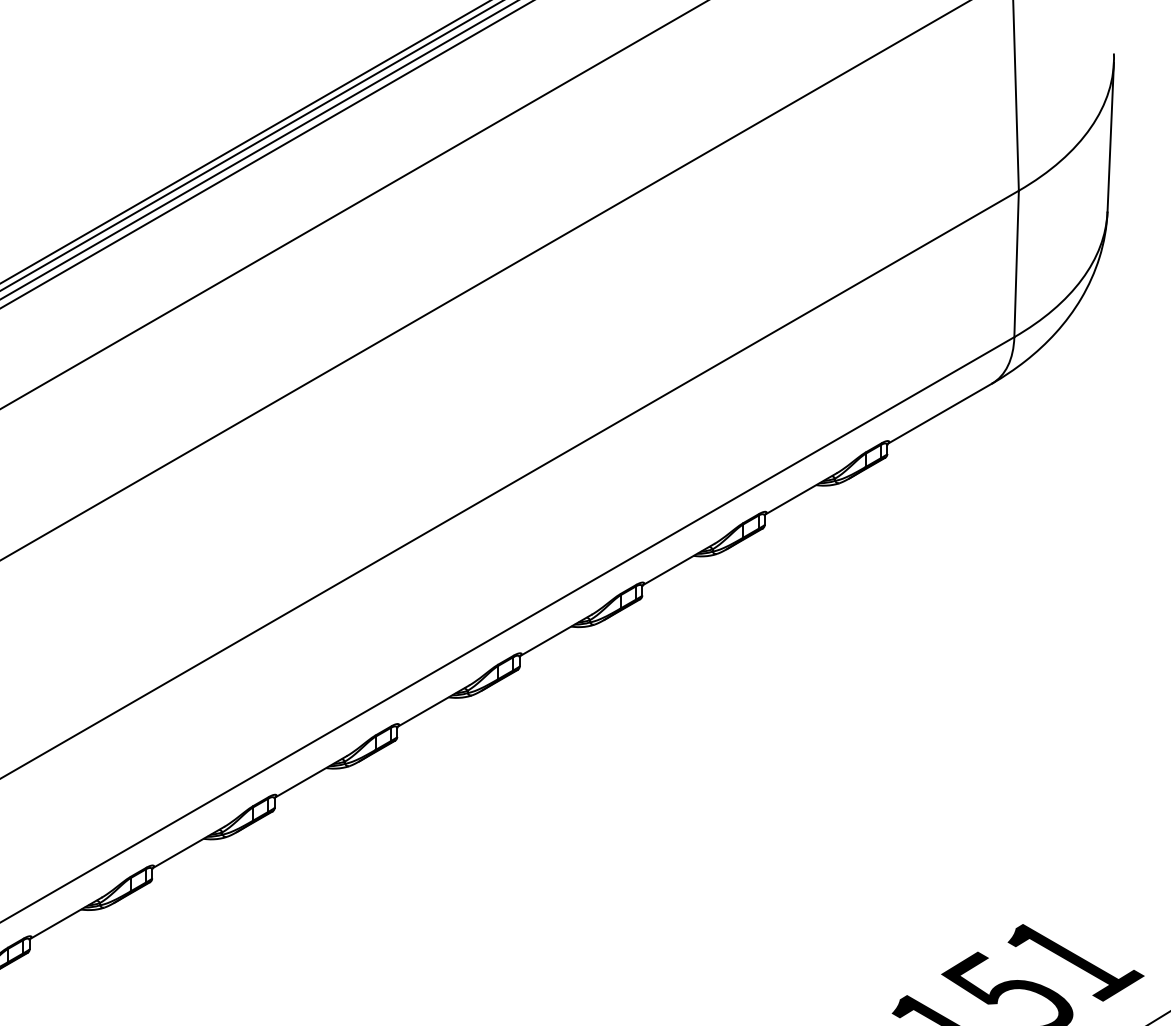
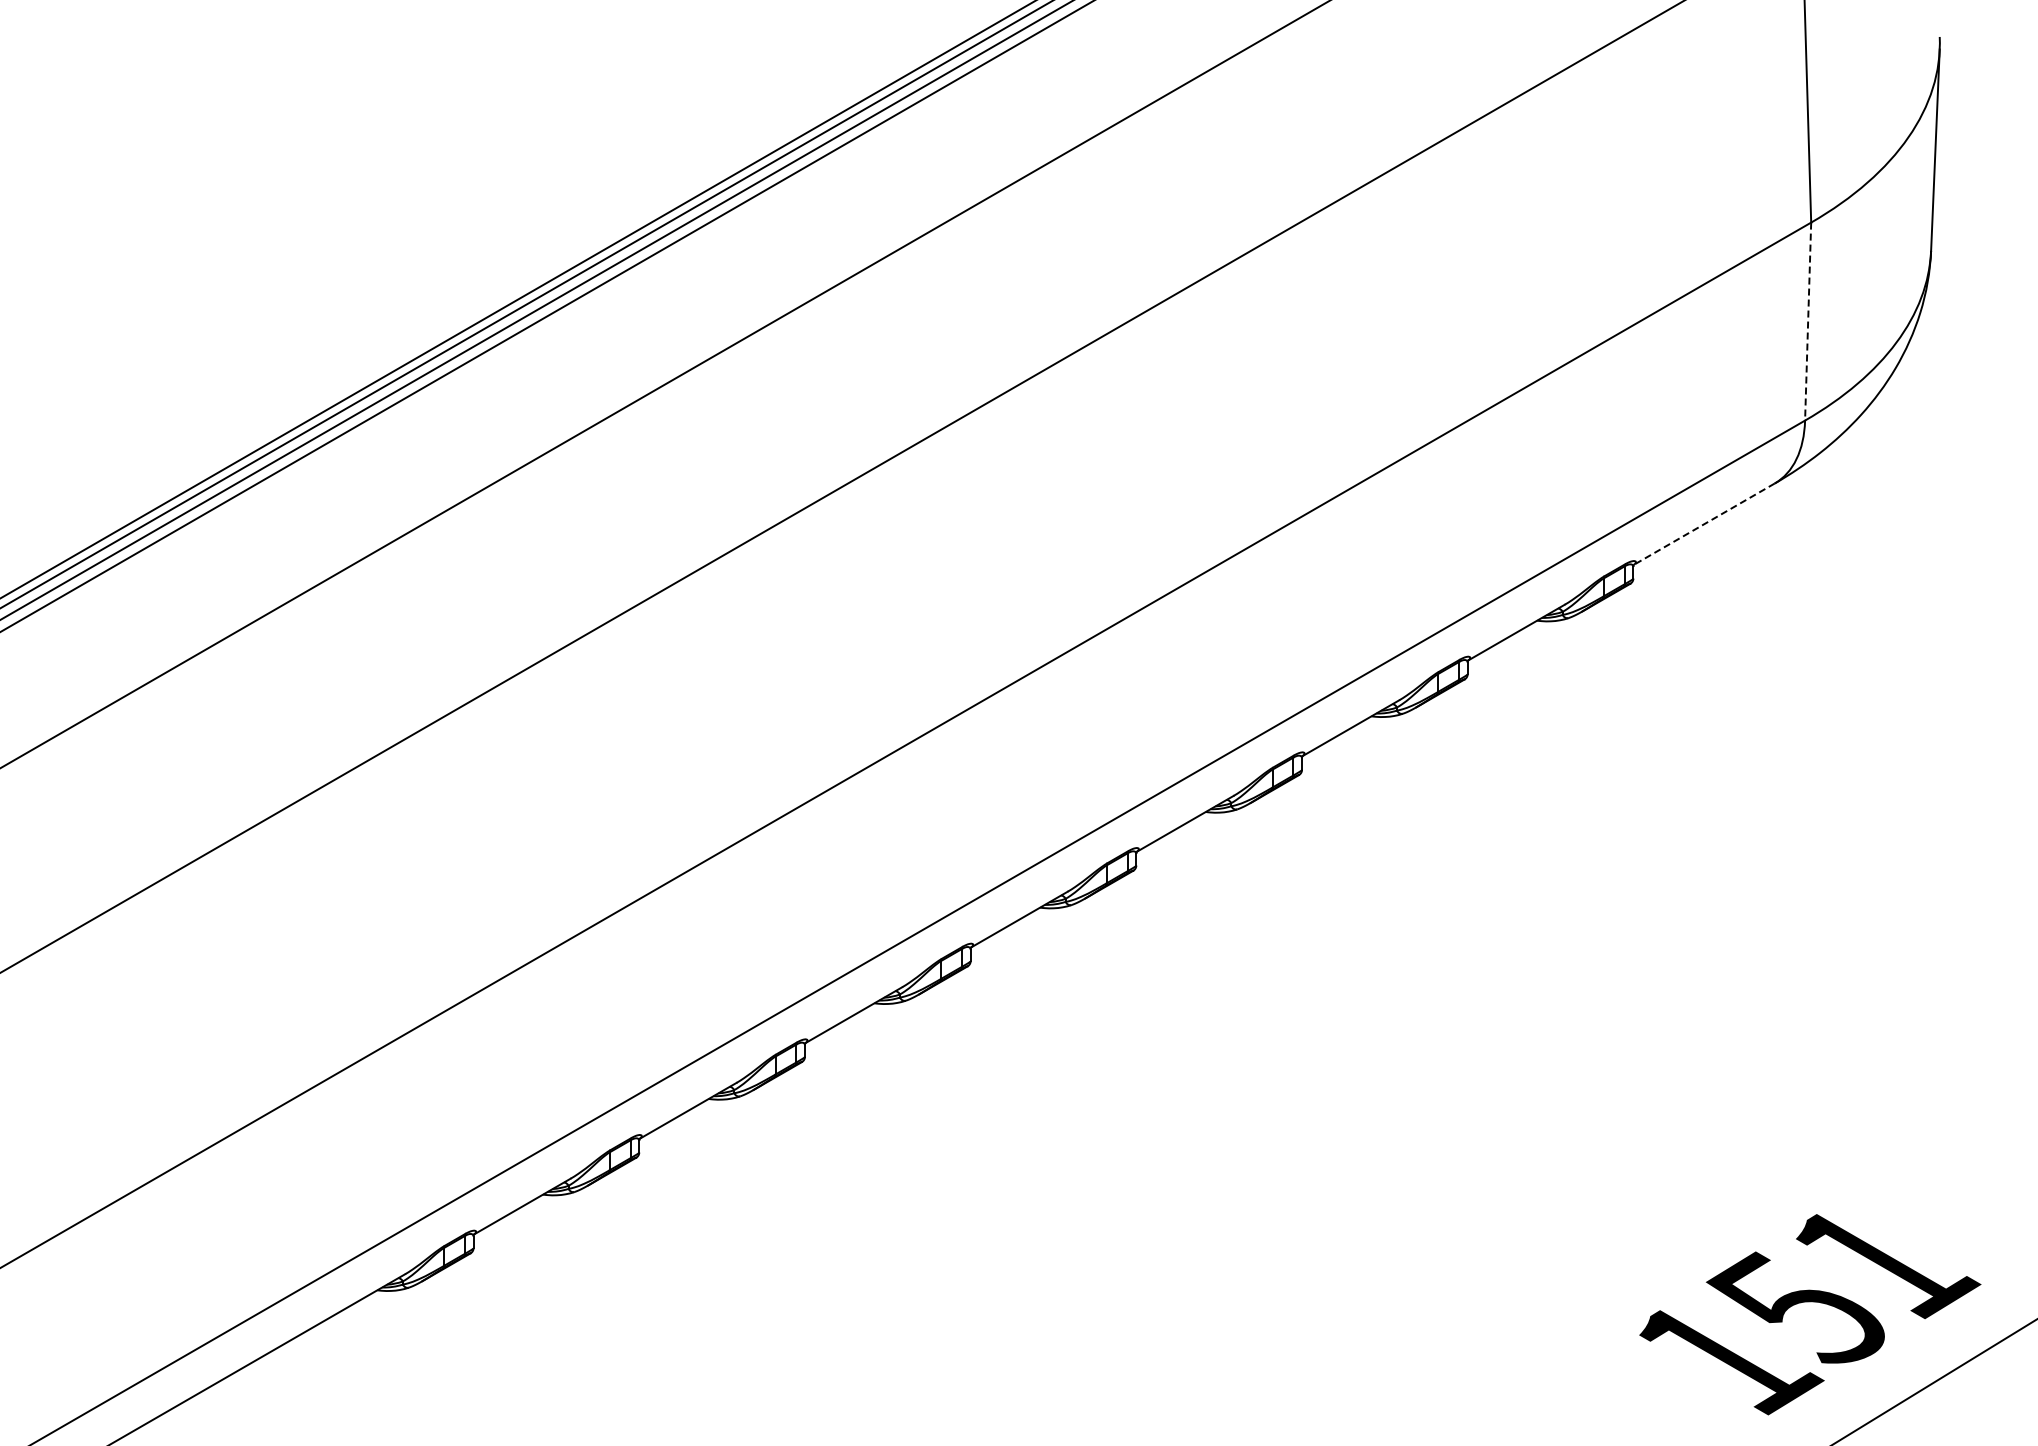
line: (1016, 264) -> (1808, 322), solid -> dashed
line: (939, 414) -> (1703, 524), solid -> dashed

